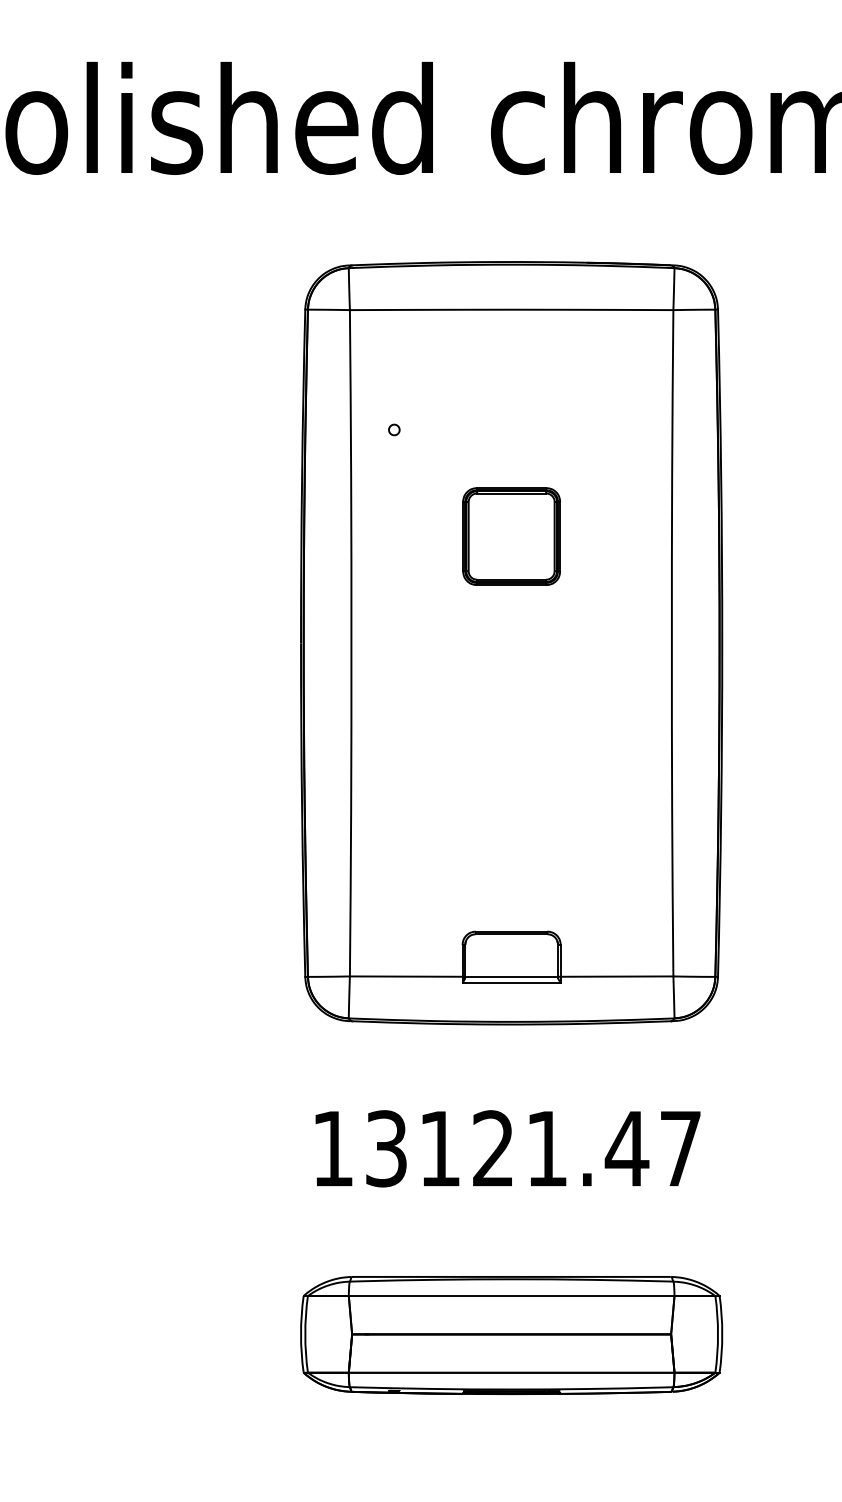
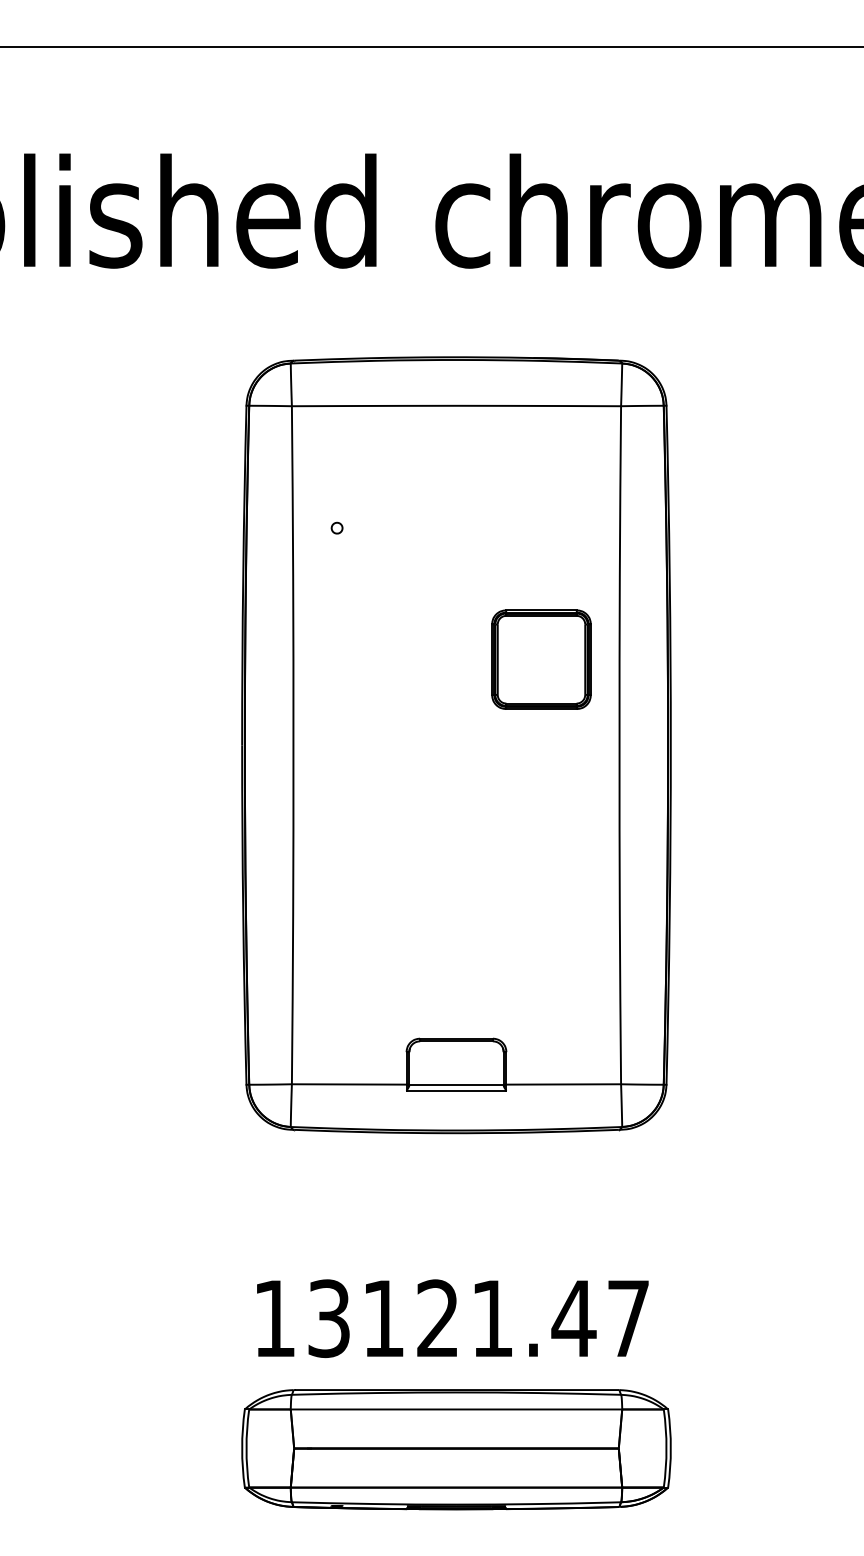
part: (511, 536) -> (541, 659), moved
text: (507, 1148) -> (452, 1318), moved

